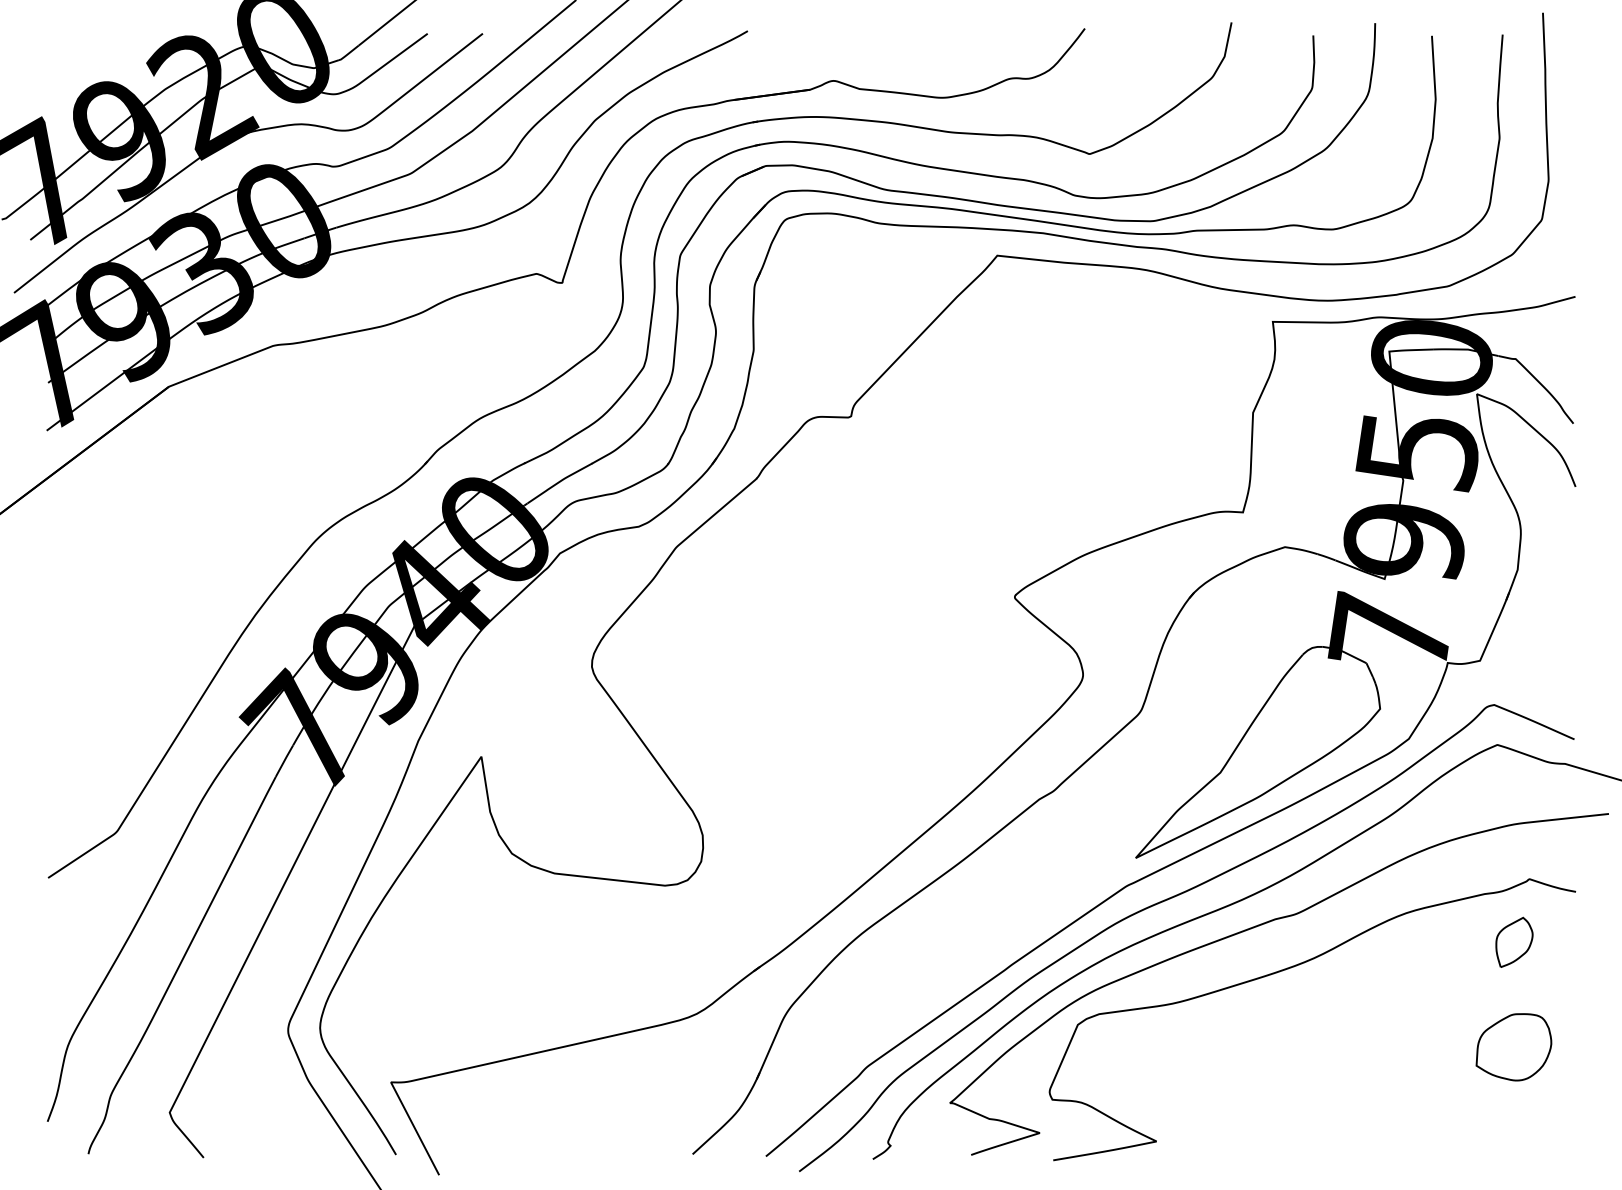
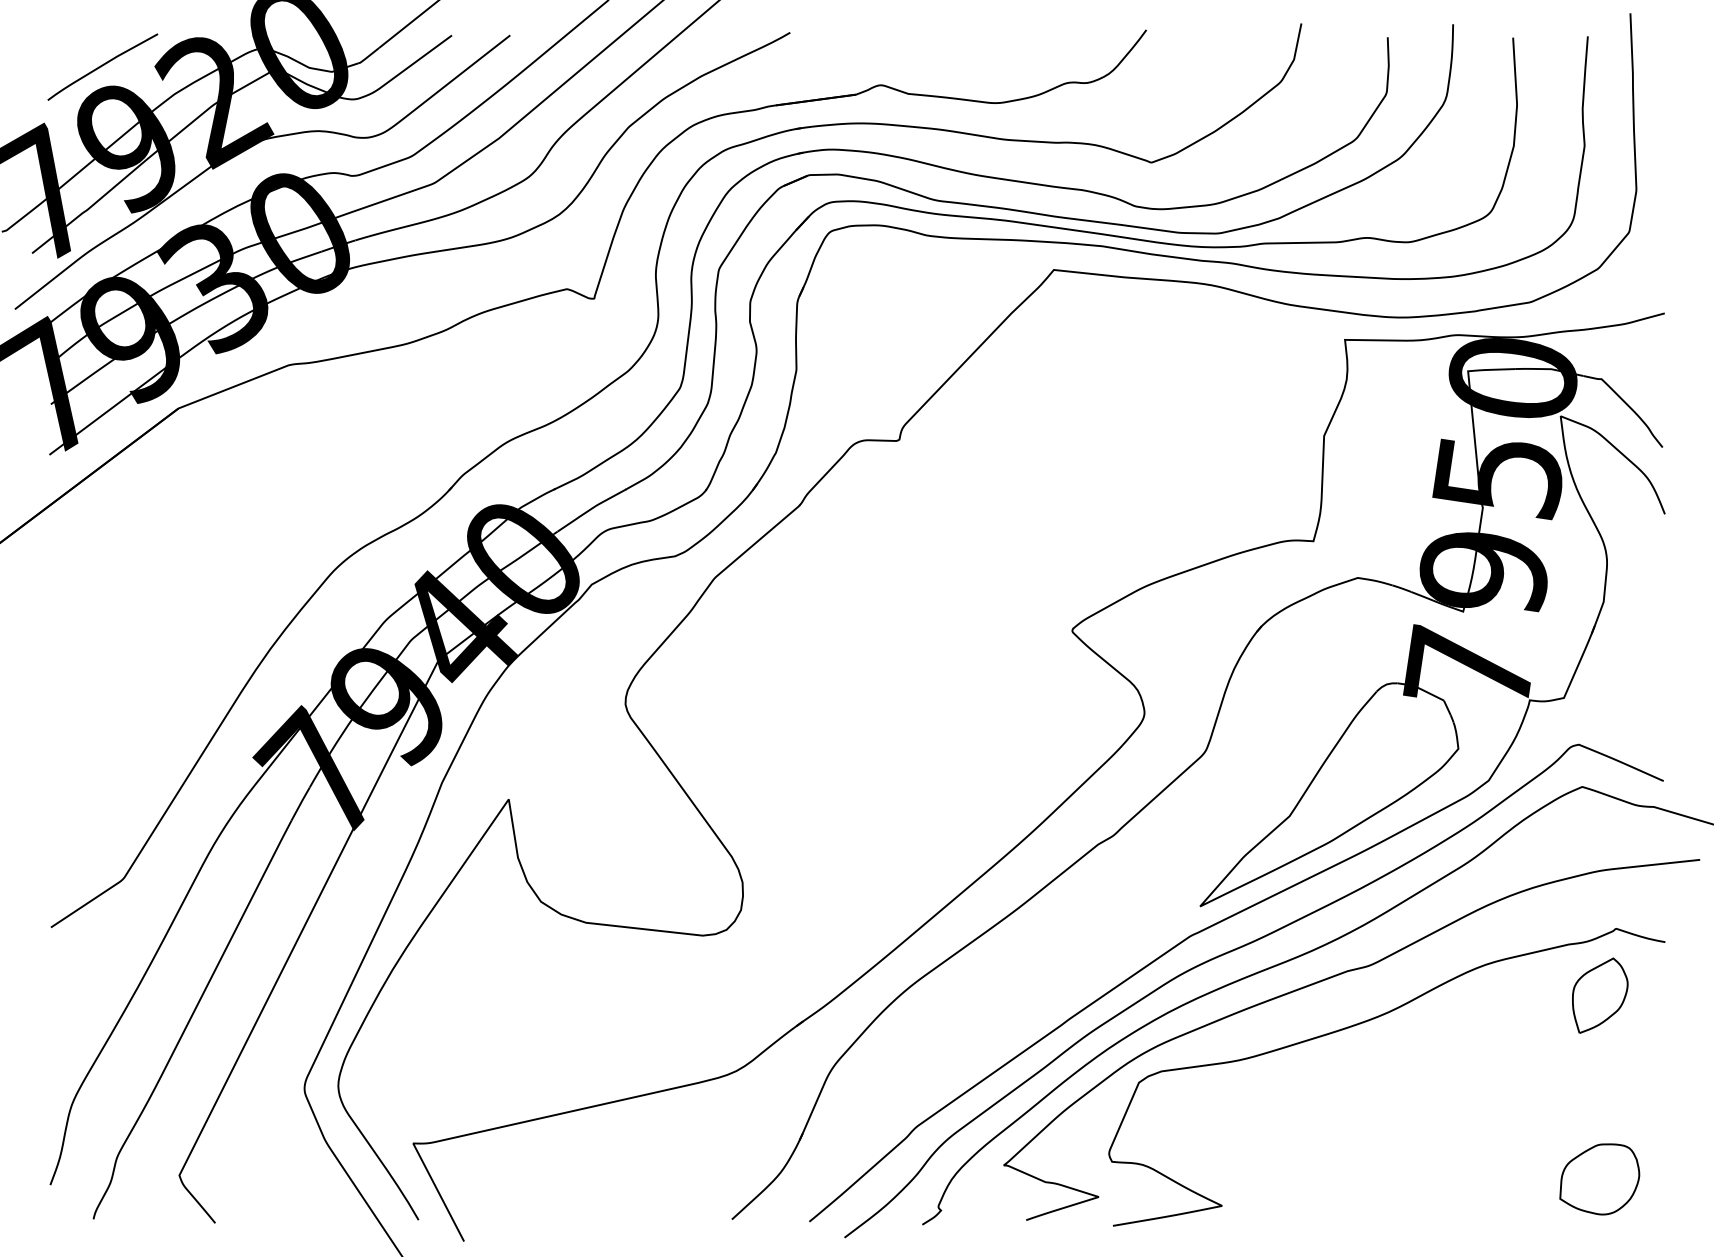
curve: (96, 63) -> (102, 66), added
part: (1514, 942) -> (1600, 995), size x1.43
part: (1513, 1047) -> (1599, 1179), moved

